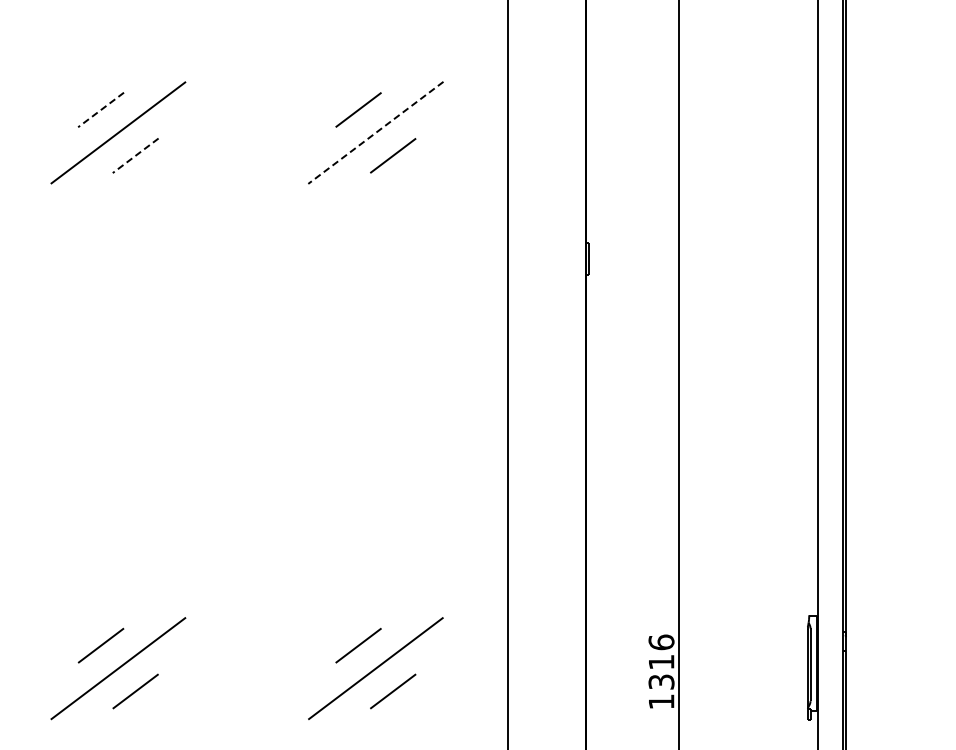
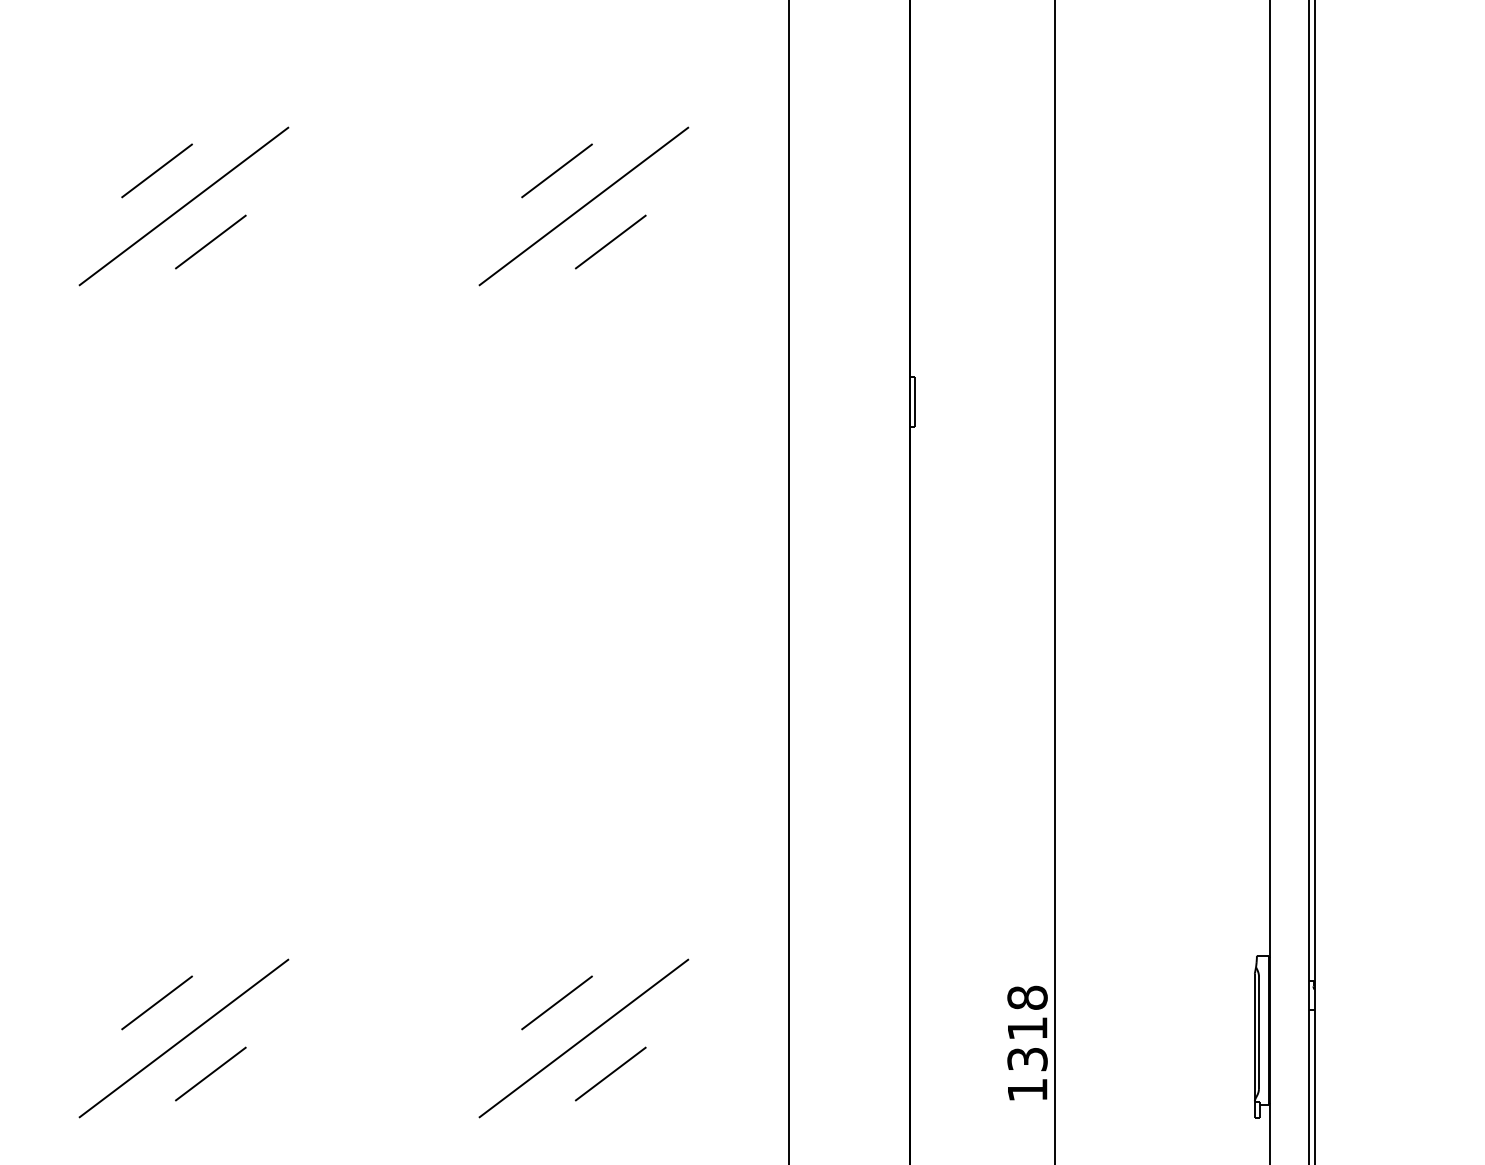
line: (101, 109) -> (157, 170), dashed -> solid
line: (375, 132) -> (583, 205), dashed -> solid
line: (135, 155) -> (210, 241), dashed -> solid
text: (661, 642) -> (1027, 997), 1316 -> 1318

